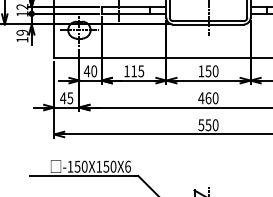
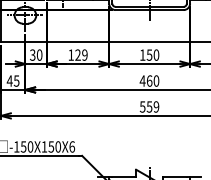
text: (86, 71) -> (32, 55), 40 -> 30
text: (137, 71) -> (81, 55), 115 -> 129
text: (215, 125) -> (156, 107), 550 -> 559

